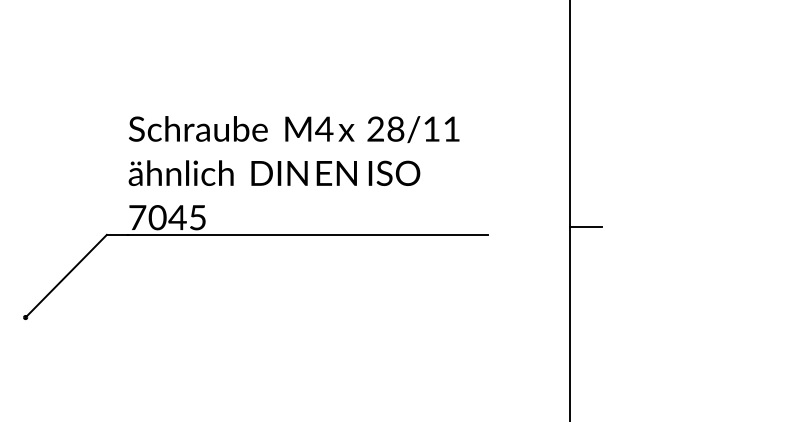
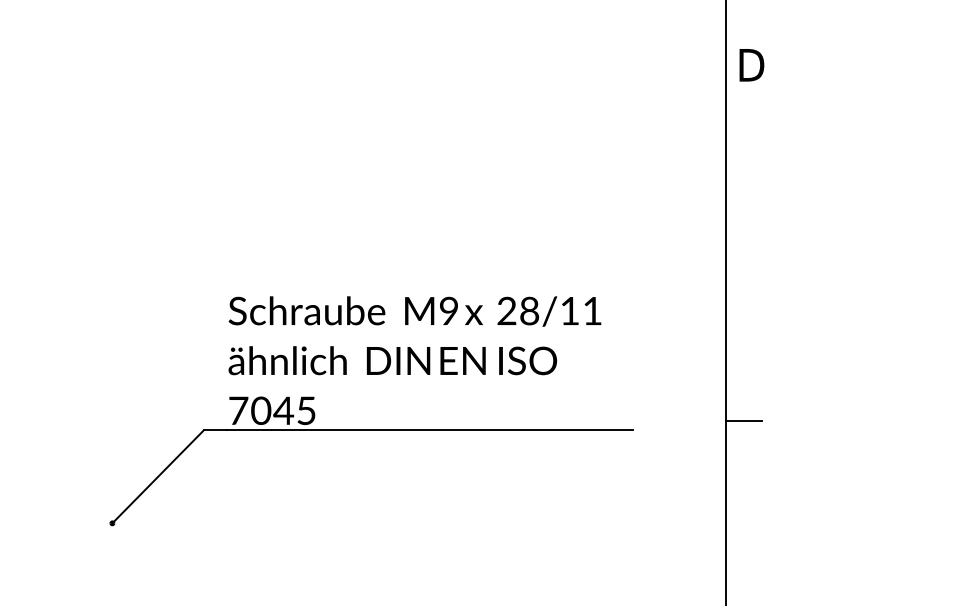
text: (323, 128) -> (448, 310), M4 -> M9

